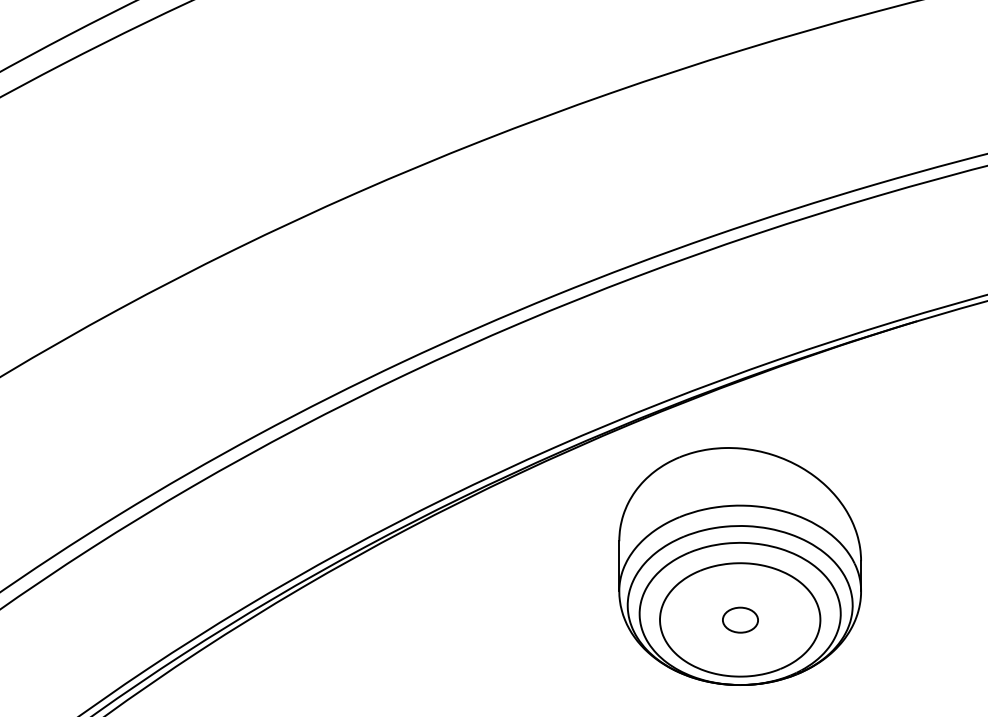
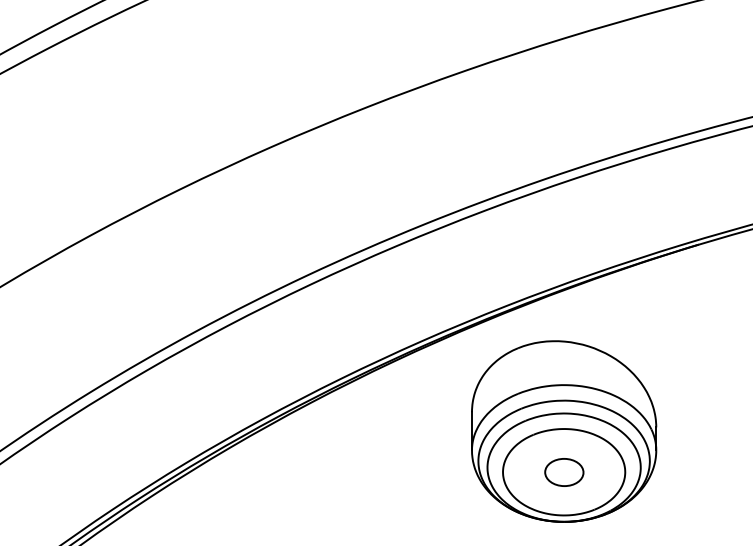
part: (740, 619) -> (564, 471), size x1.43

